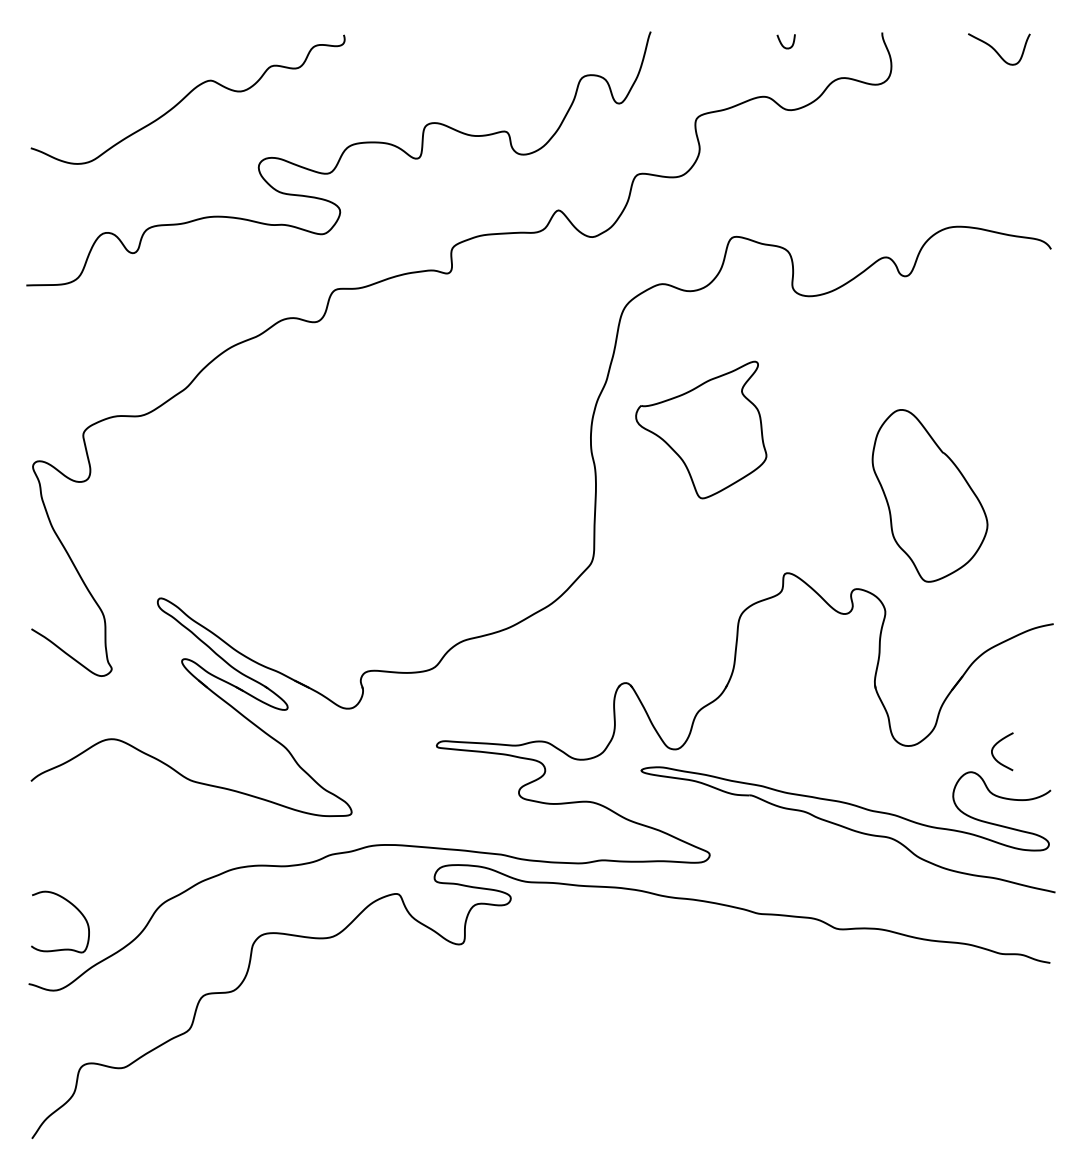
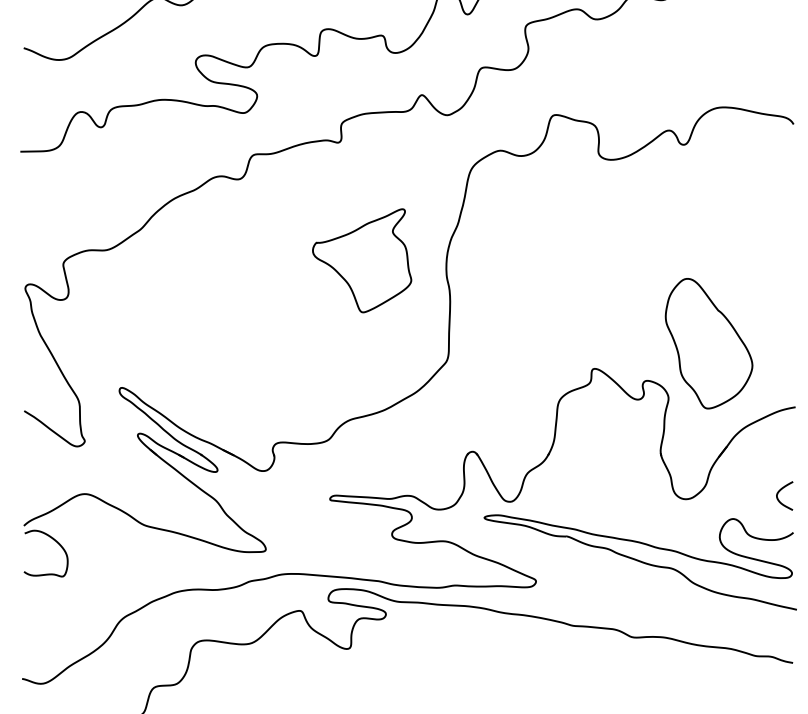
part: (701, 429) -> (362, 260), moved
part: (929, 495) -> (708, 343), moved
curve: (996, 745) -> (780, 491), moved
curve: (70, 904) -> (53, 540), moved

